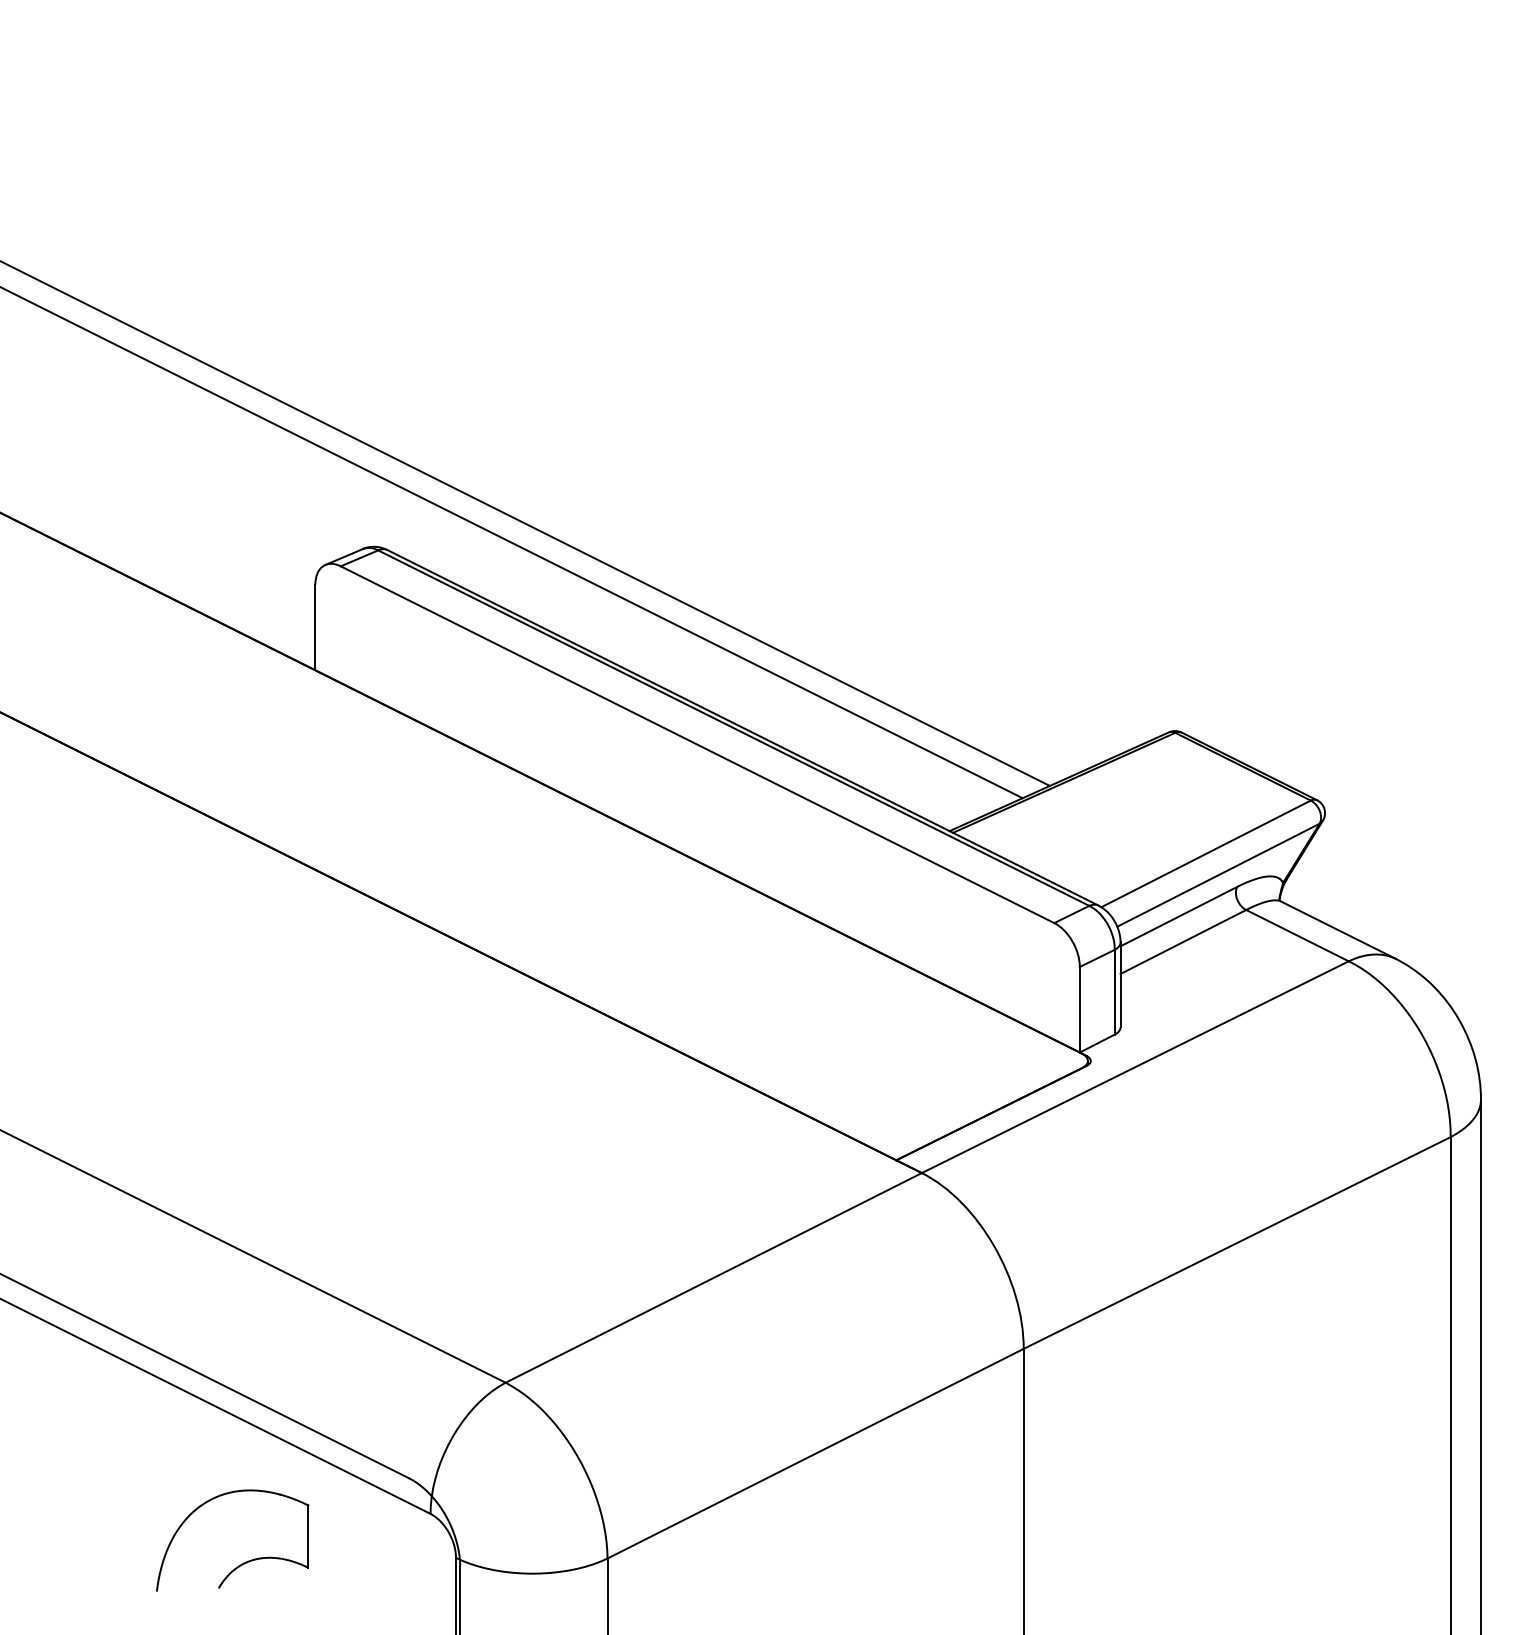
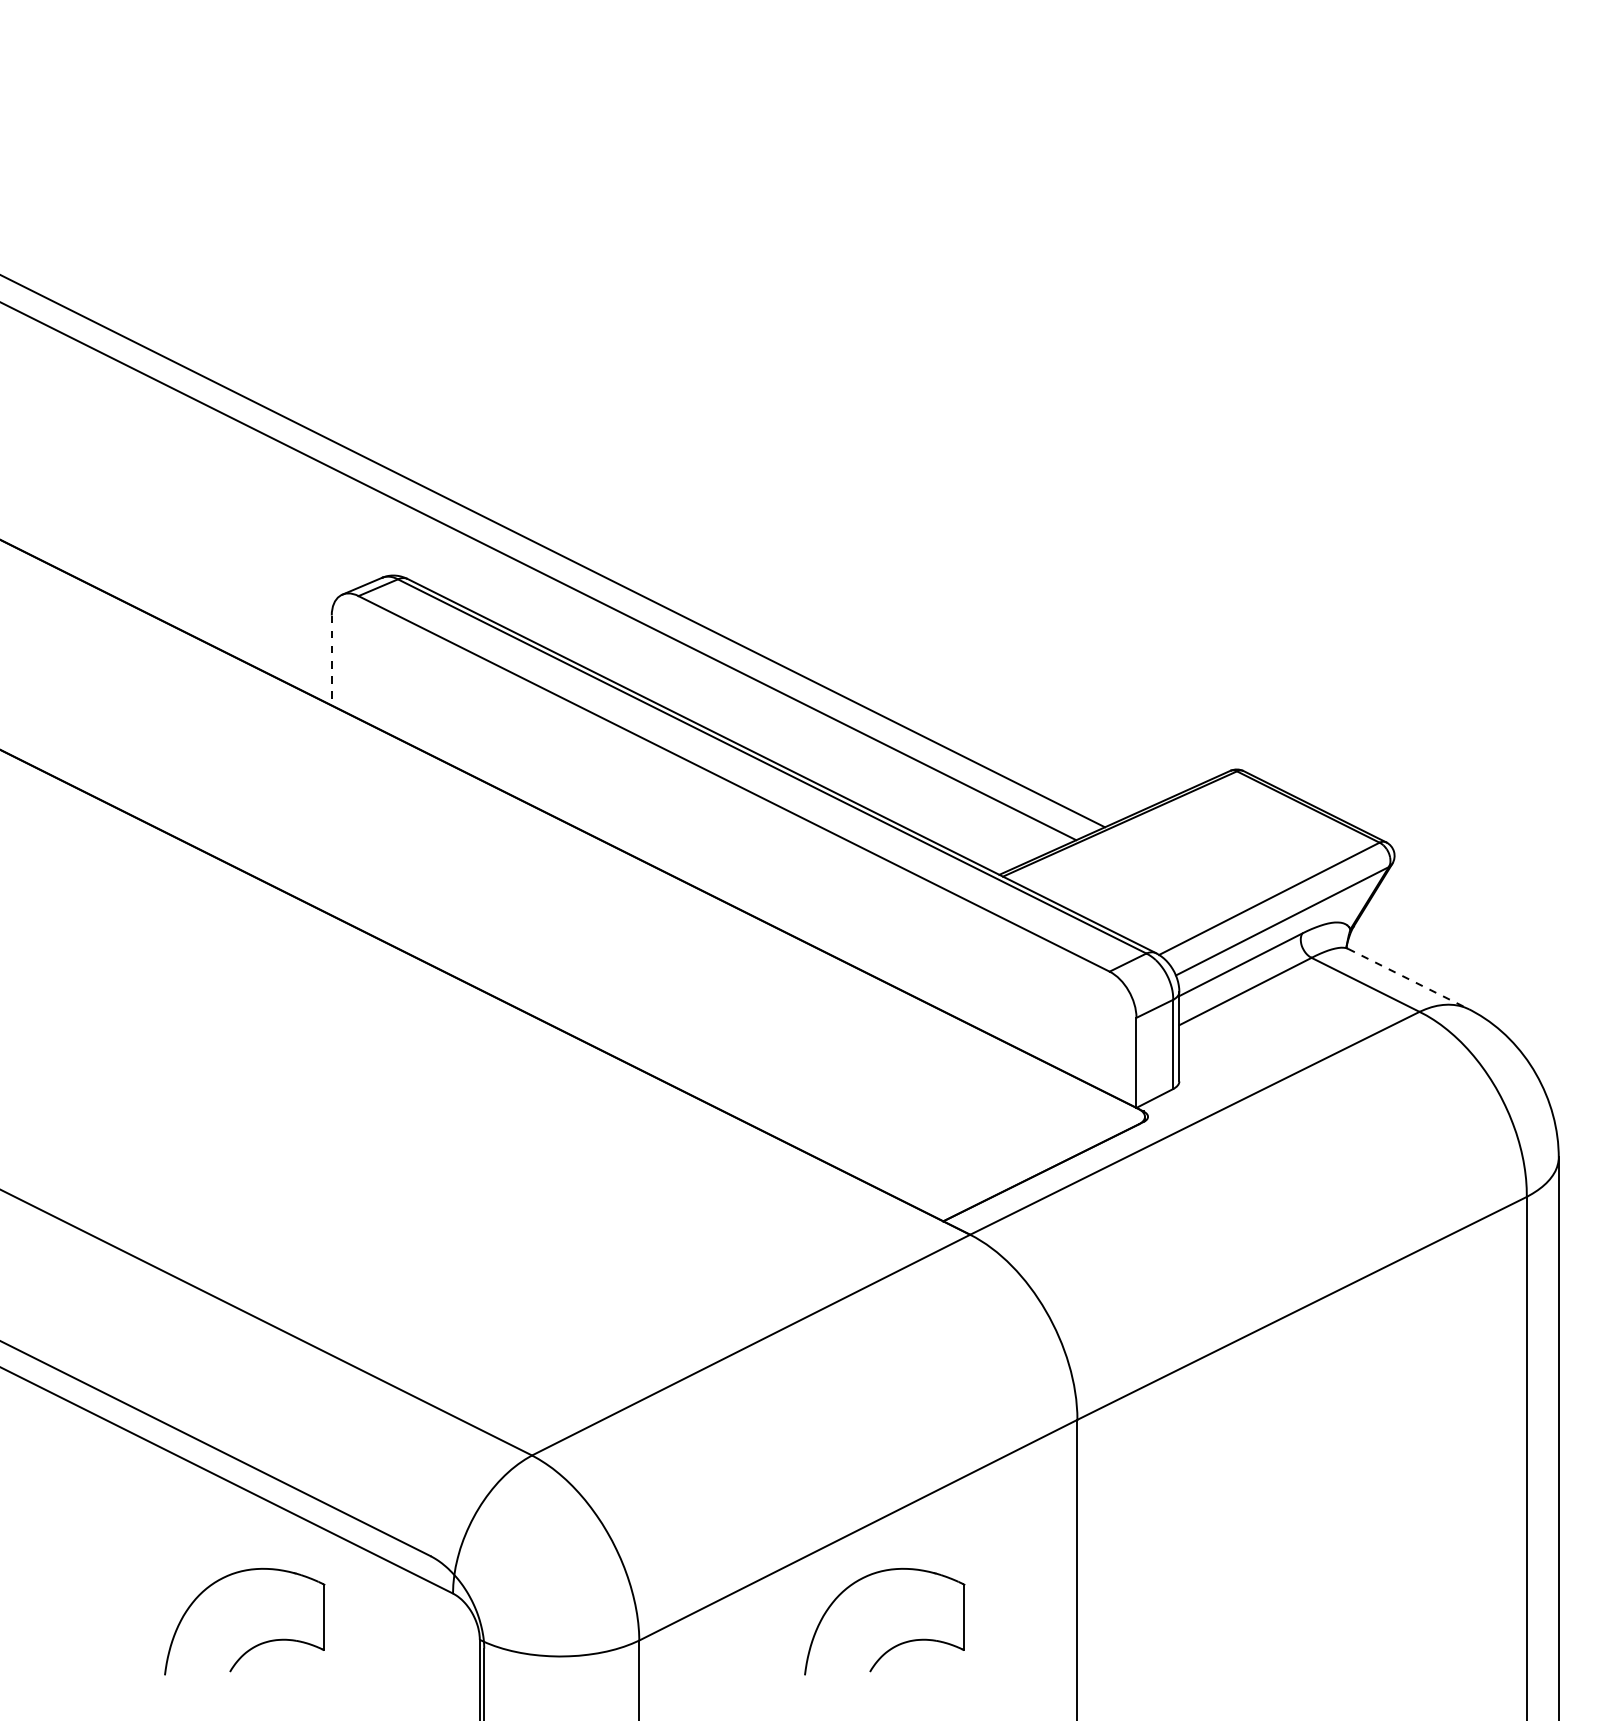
line: (315, 628) -> (331, 661), solid -> dashed
line: (1338, 930) -> (1408, 979), solid -> dashed
part: (850, 1563) -> (895, 1645), added

